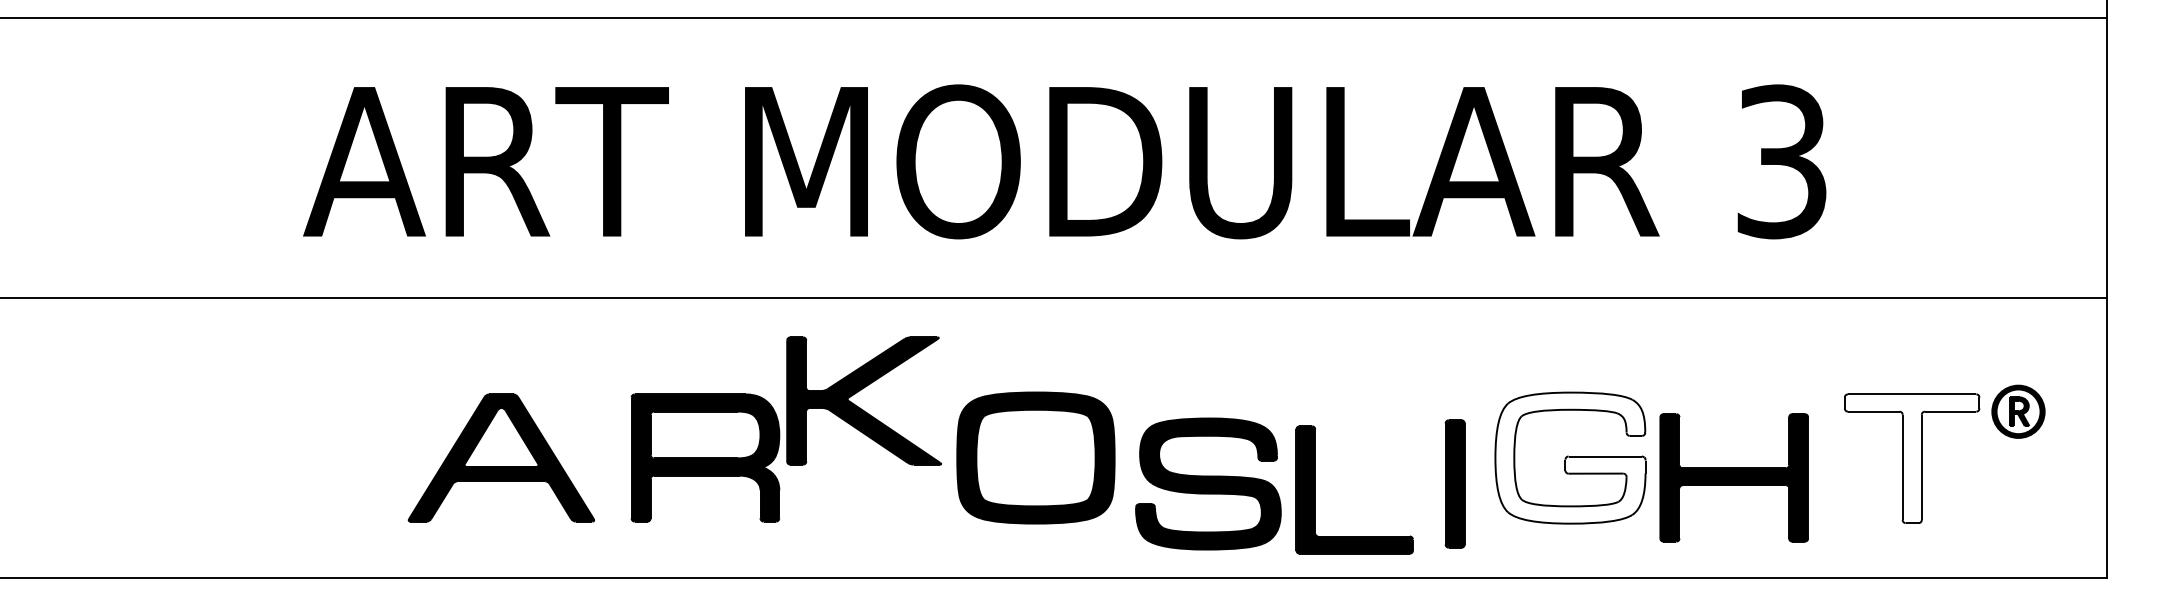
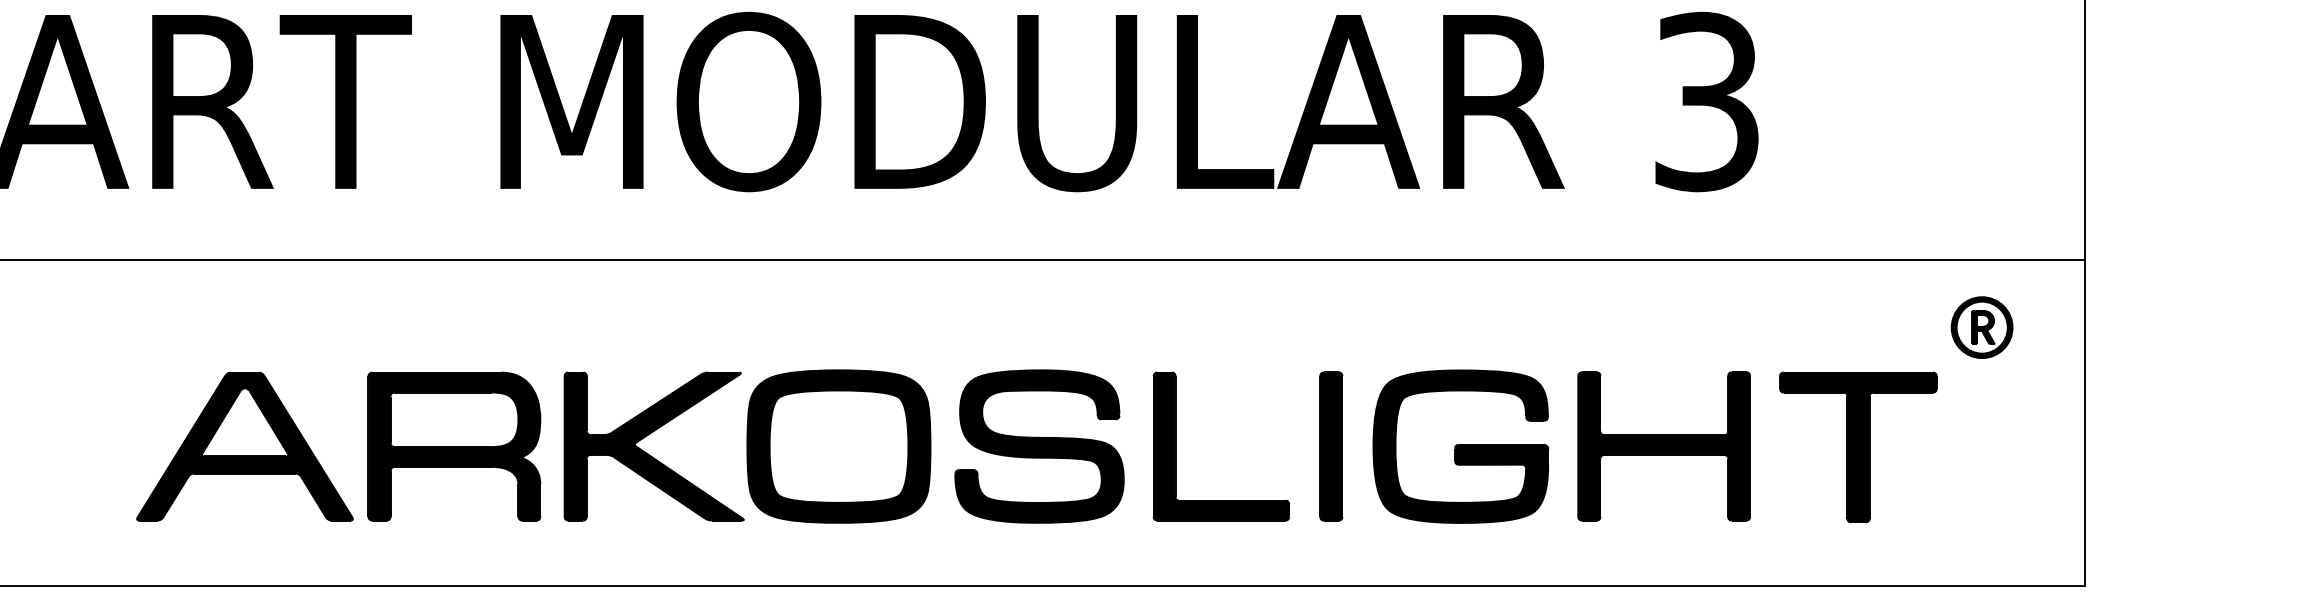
part: (860, 407) -> (649, 454), moved
part: (2018, 411) -> (1982, 327), moved
part: (500, 457) -> (243, 445), moved
fill: (1570, 457) -> (1460, 445), added
fill: (1911, 458) -> (1857, 447), added
part: (1733, 477) -> (1663, 445), moved
part: (1208, 483) -> (1039, 445), moved
part: (1454, 483) -> (1330, 445), moved
part: (1315, 489) -> (1175, 445), moved

